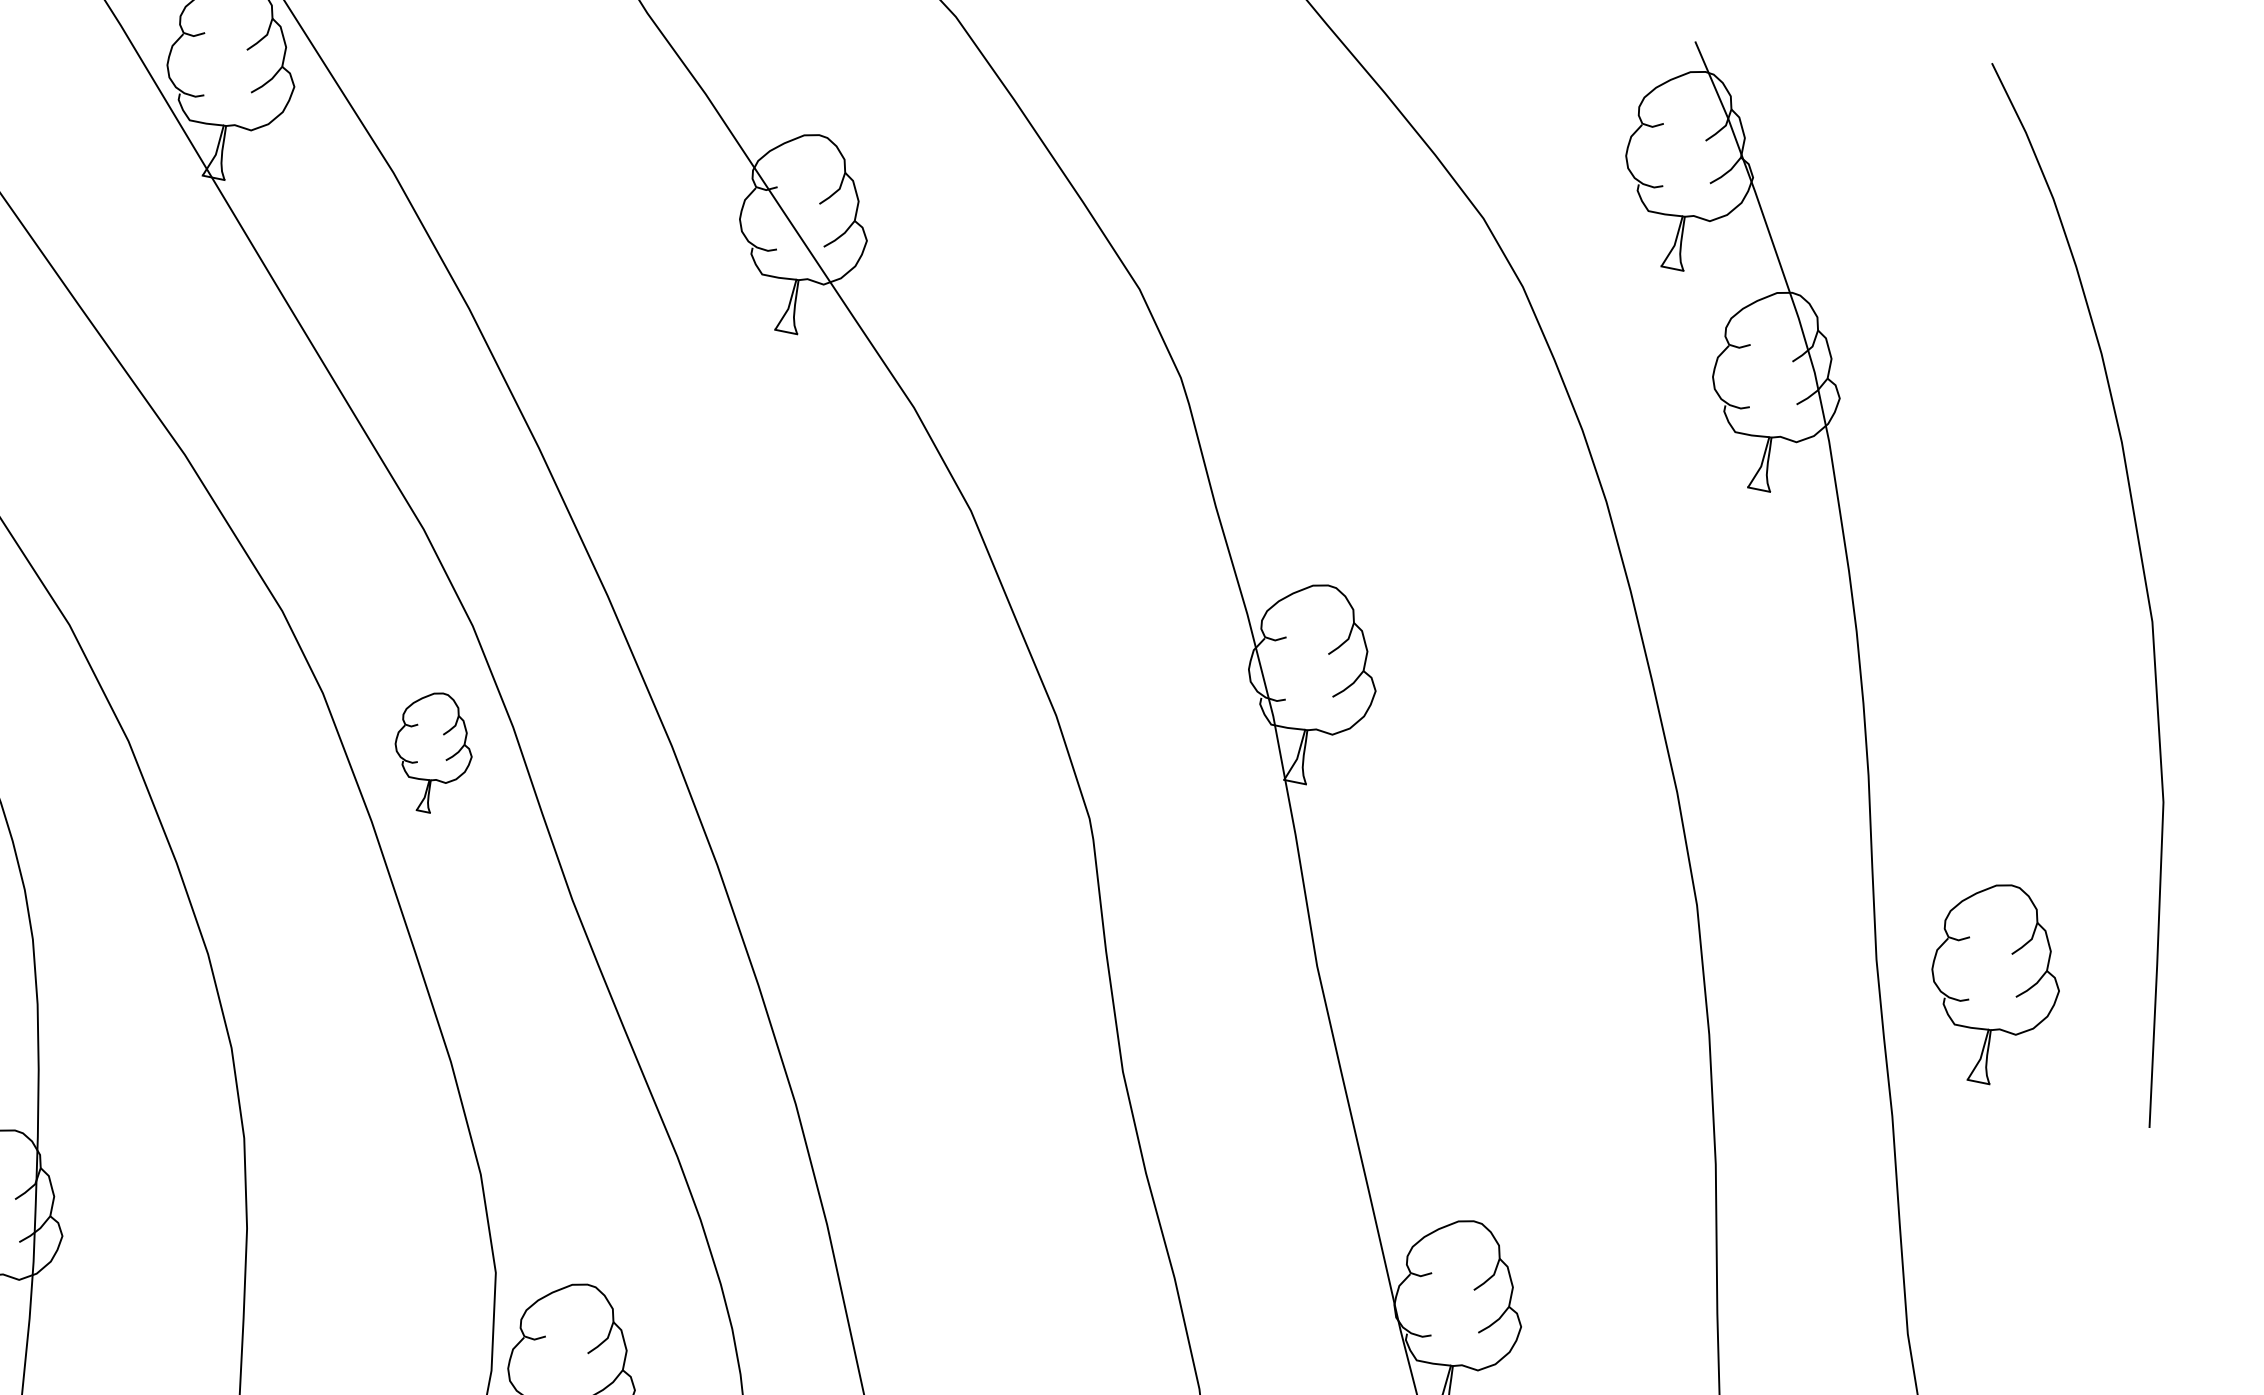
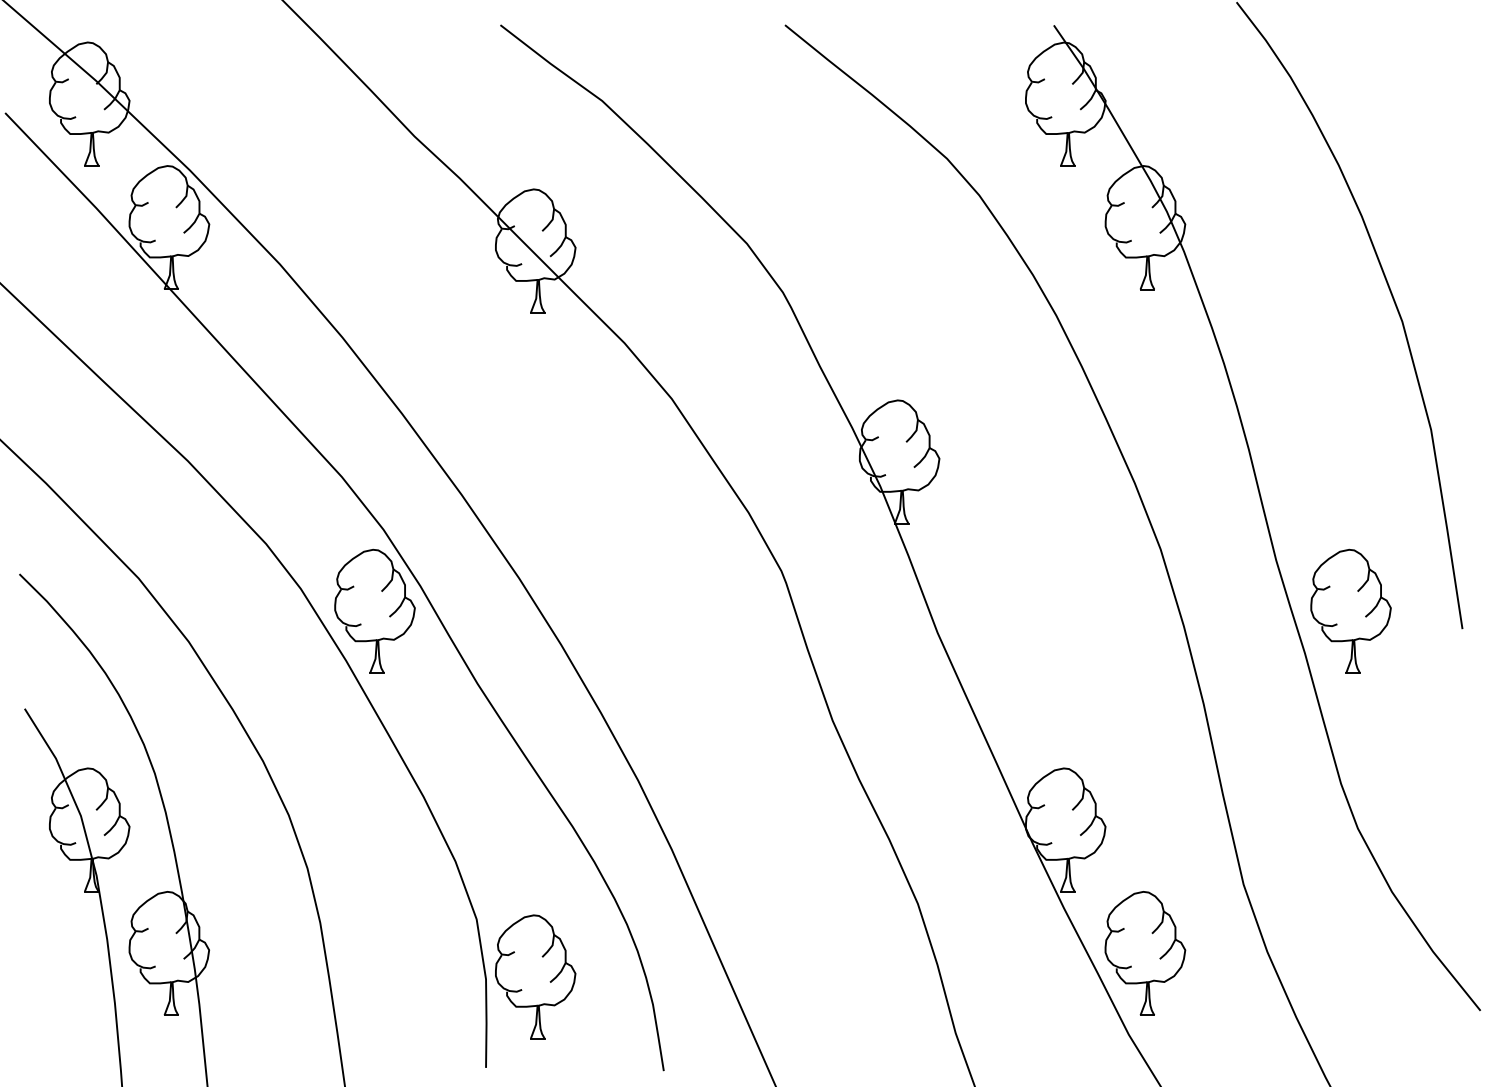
part: (432, 751) -> (374, 610), size x1.67
part: (1994, 981) -> (1350, 610), moved

